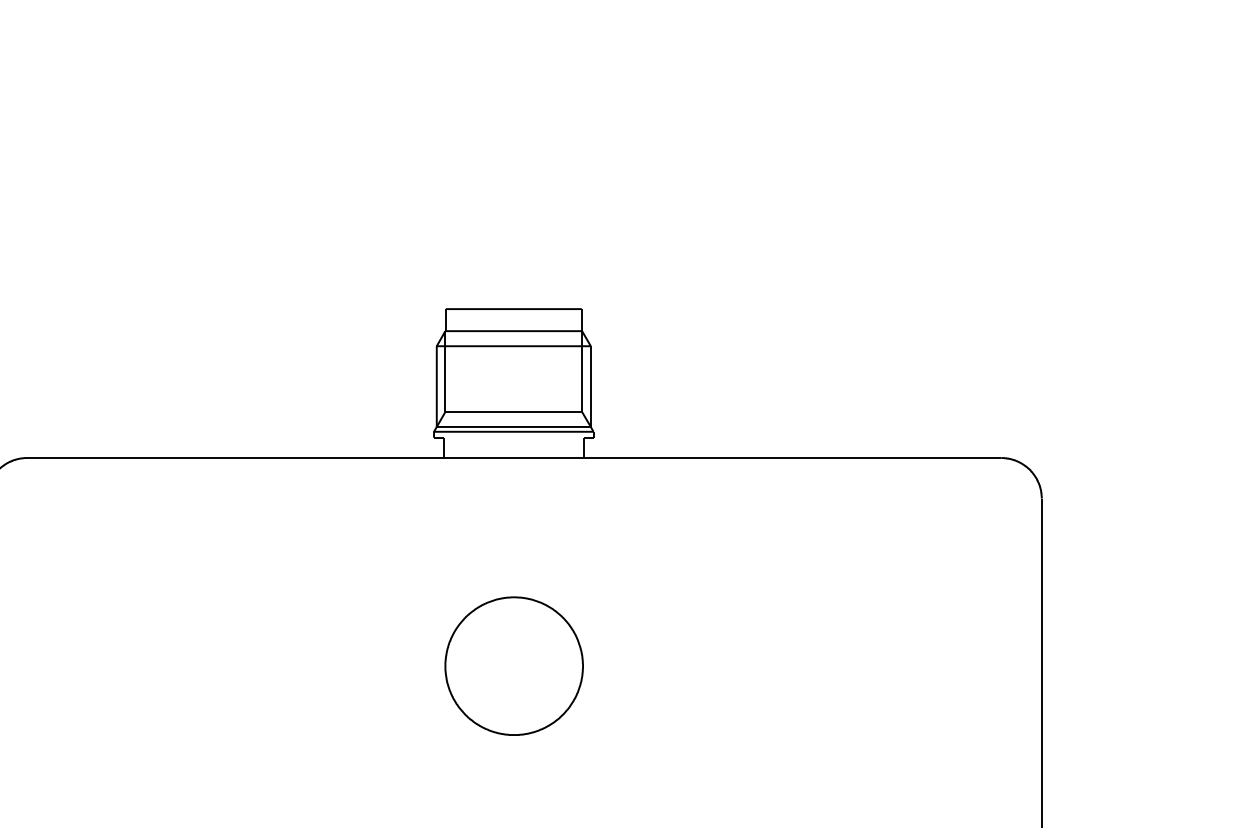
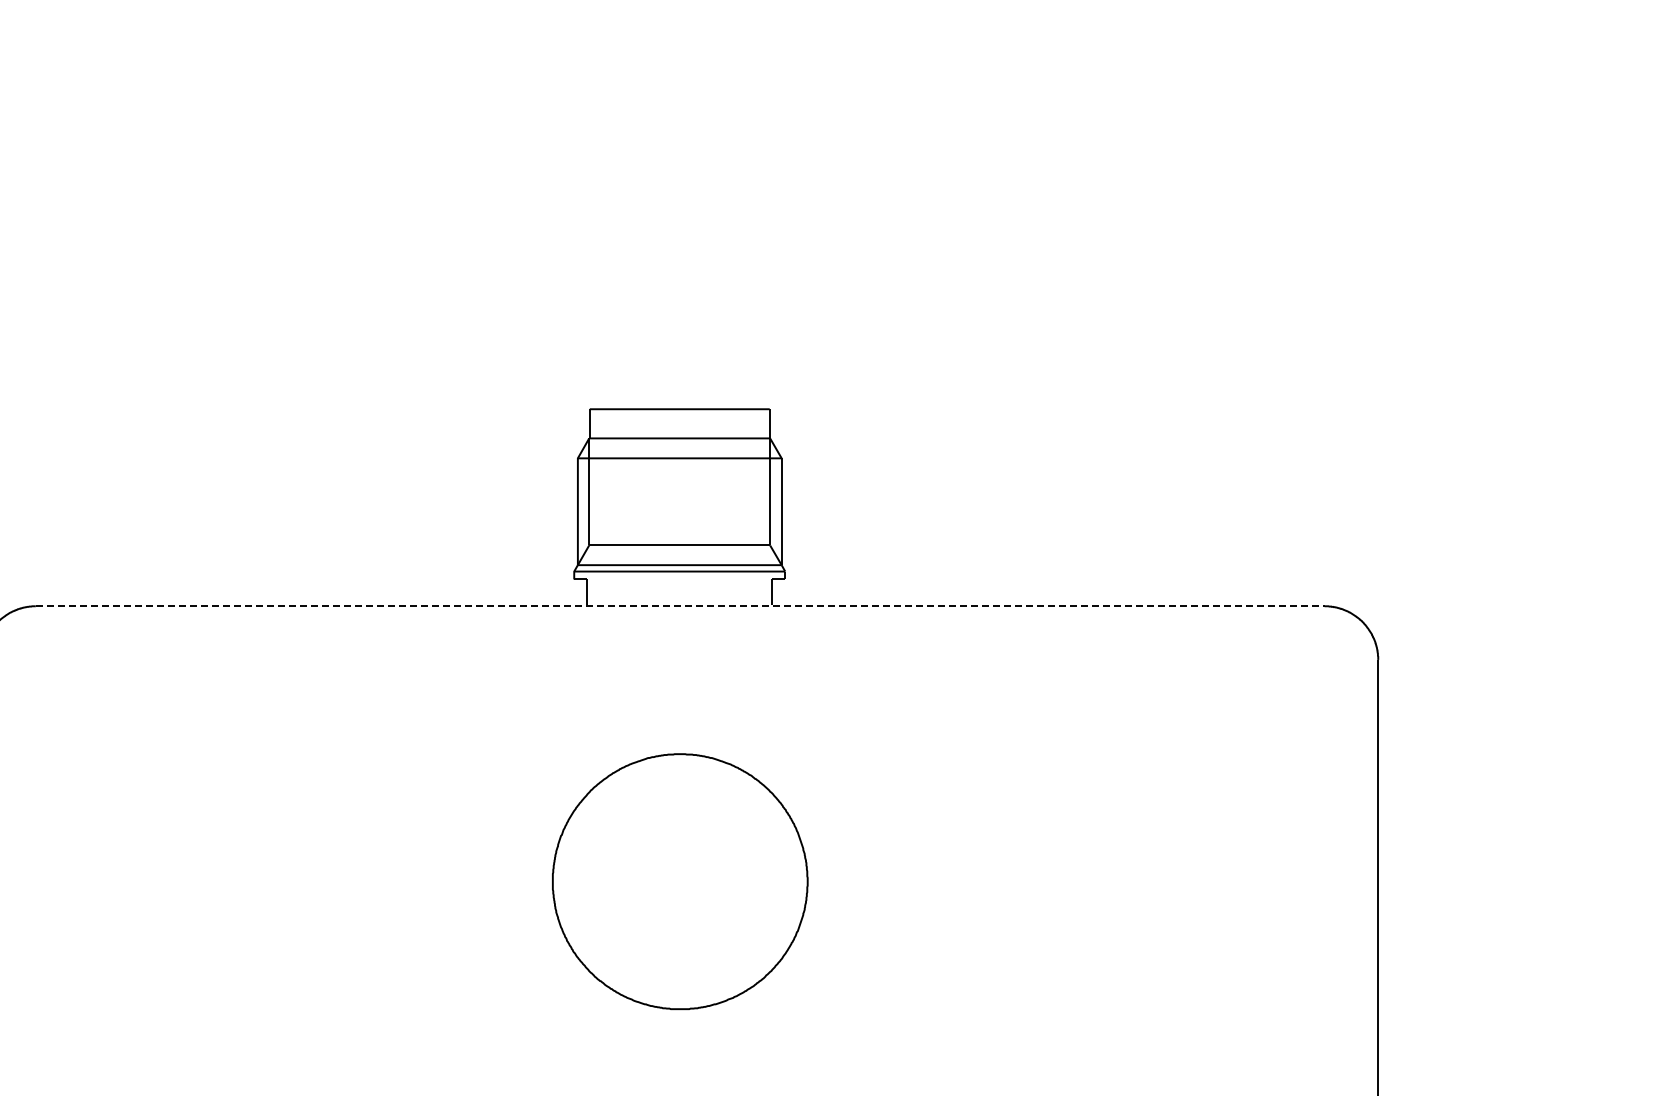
line: (514, 458) -> (680, 606), solid -> dashed
part: (514, 666) -> (680, 881), size x1.4

